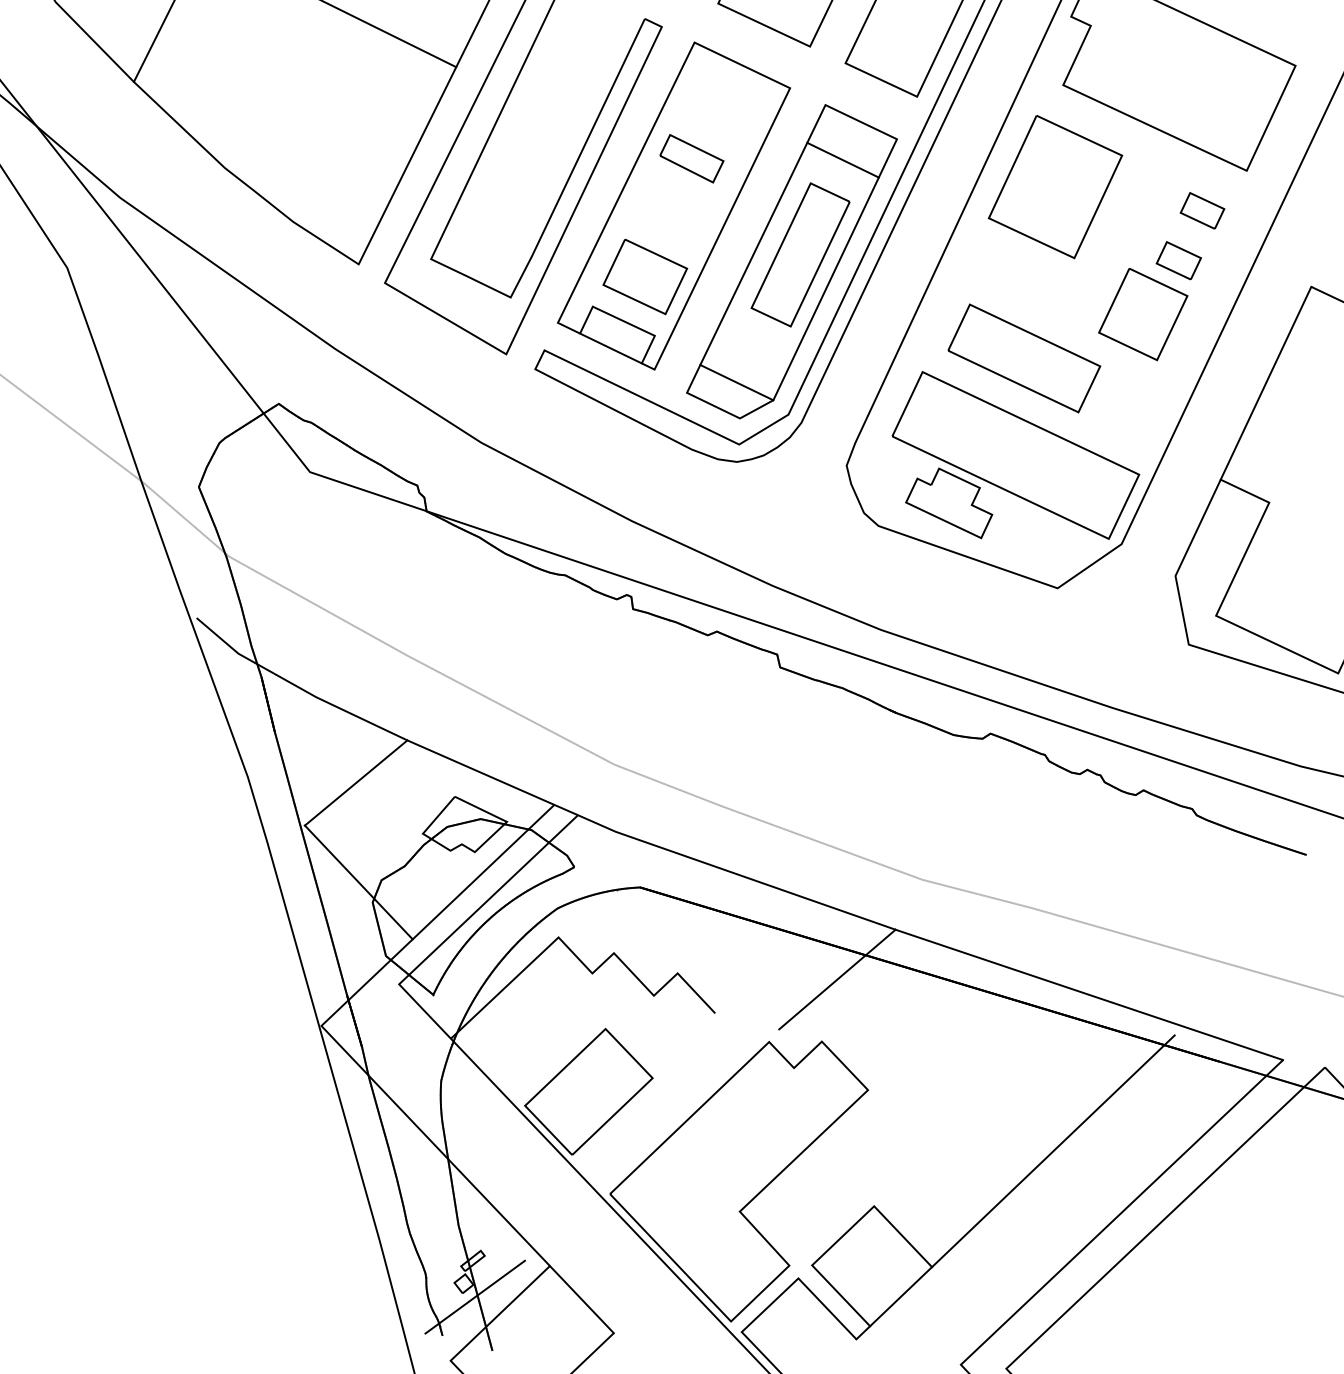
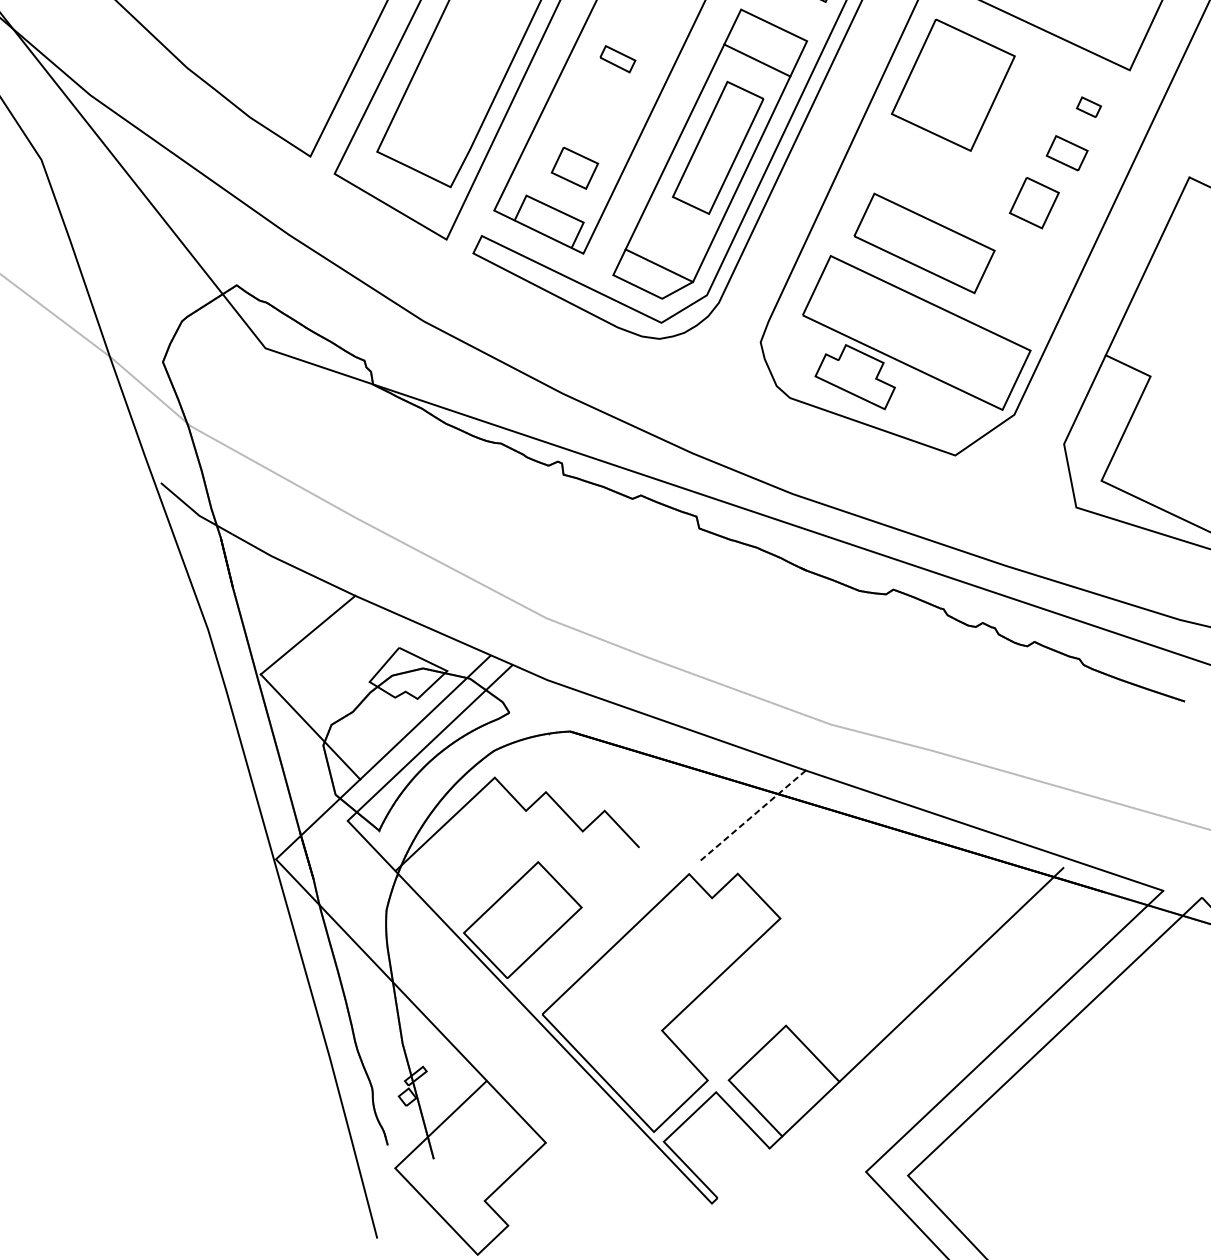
part: (691, 158) -> (617, 58), size x0.6
part: (1202, 210) -> (1088, 106), size x0.6
part: (645, 276) -> (575, 167), size x0.6
part: (1143, 314) -> (1034, 202), size x0.6
line: (837, 979) -> (752, 816), solid -> dashed
line: (474, 1296) -> (417, 1108), removed

